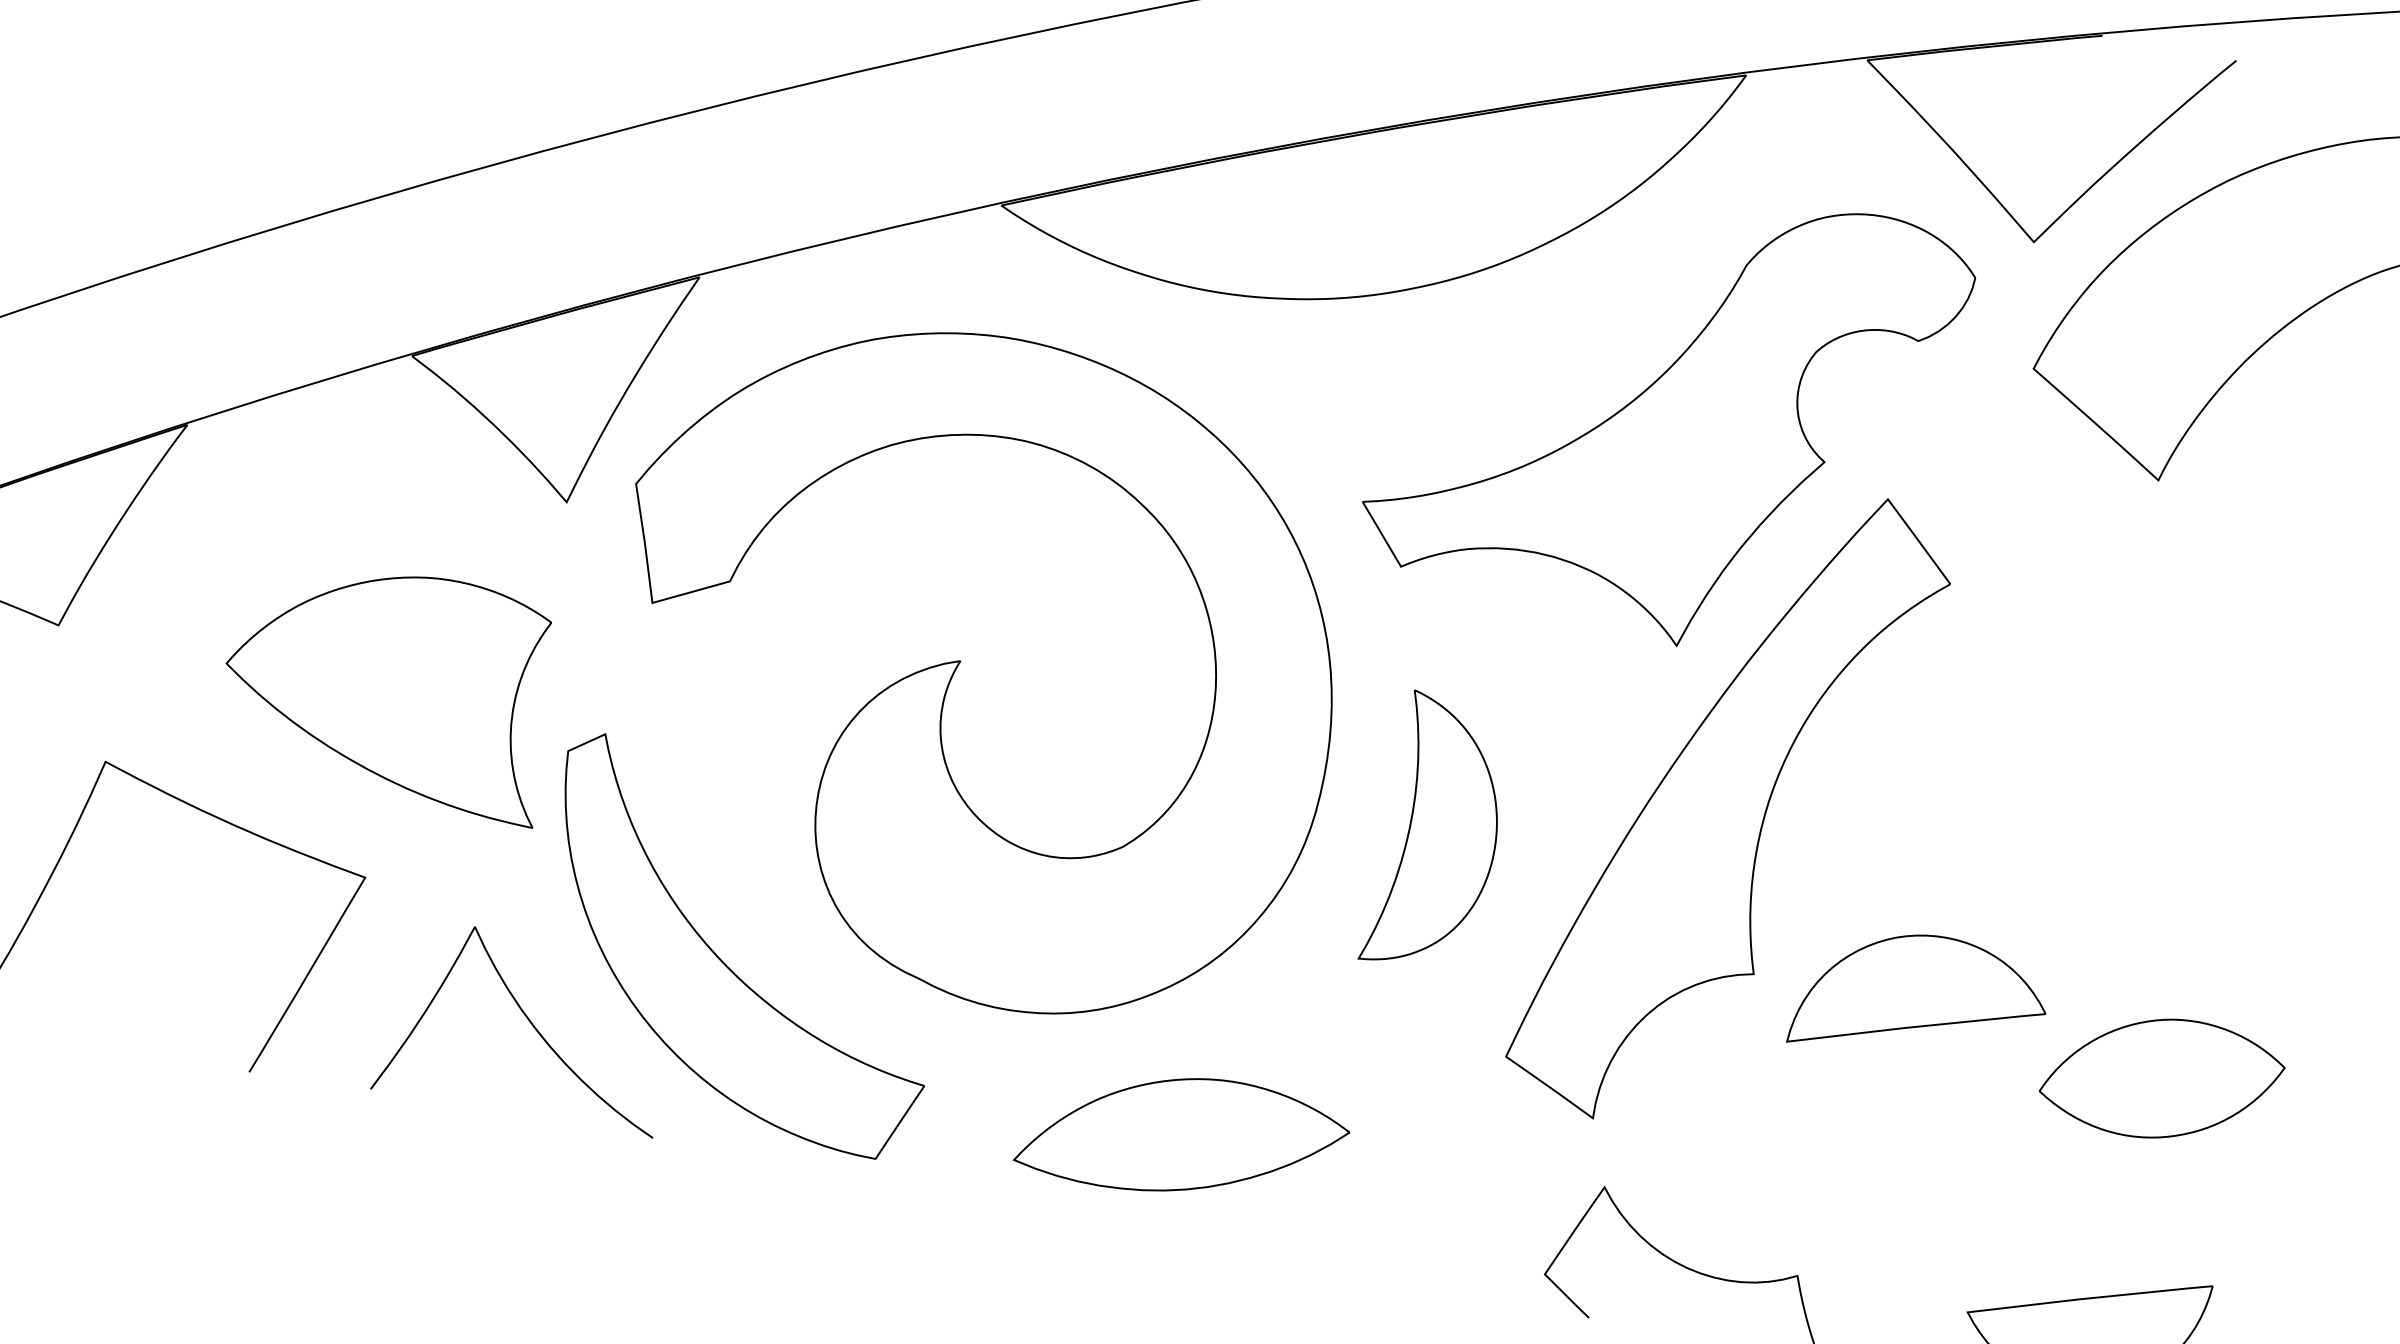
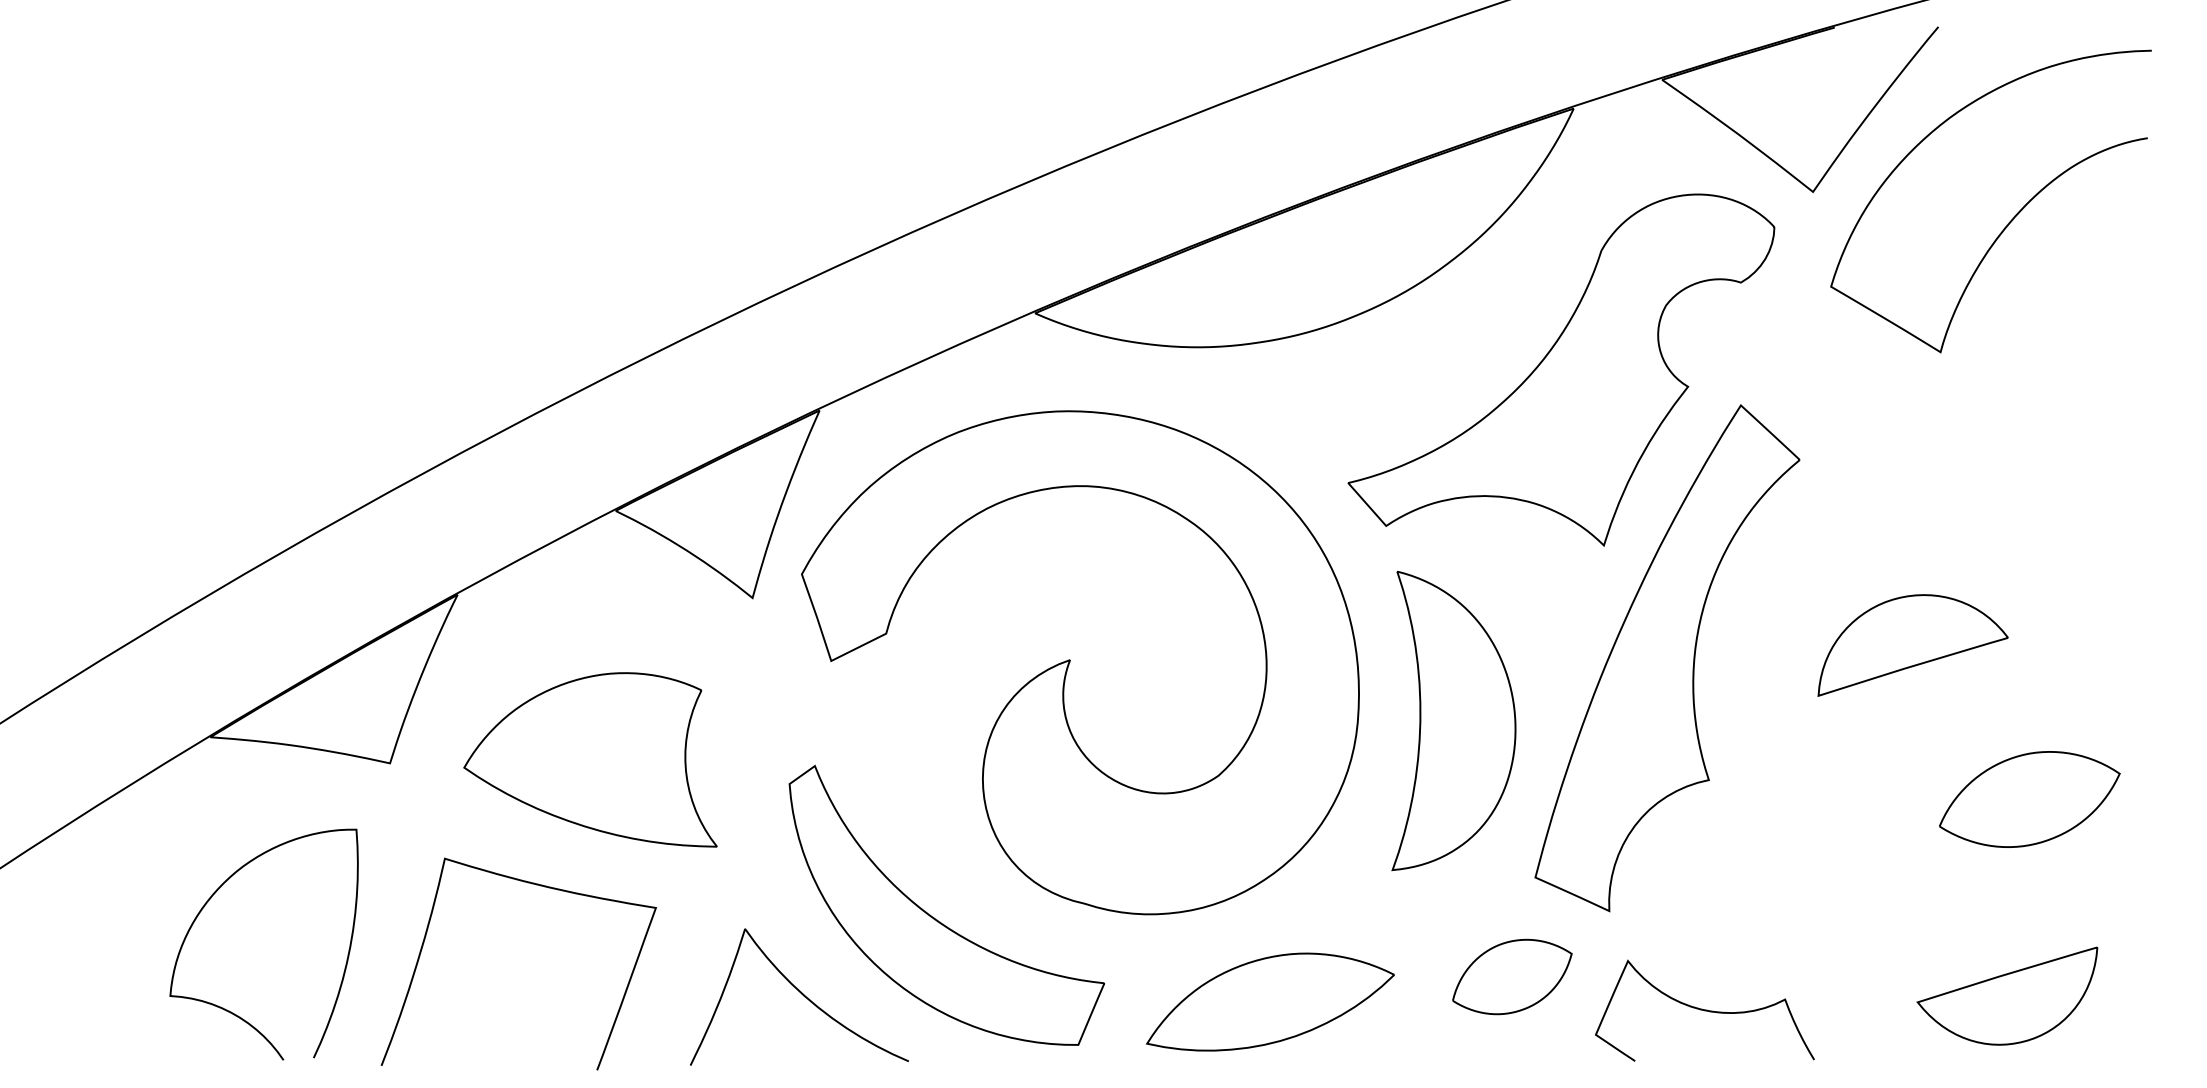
part: (391, 684) -> (590, 759), moved
part: (1439, 834) -> (1453, 720), size x1.43
part: (1920, 1000) -> (1912, 645), moved
part: (1182, 1135) -> (1269, 1001), moved
part: (1451, 1178) -> (1512, 976), added

